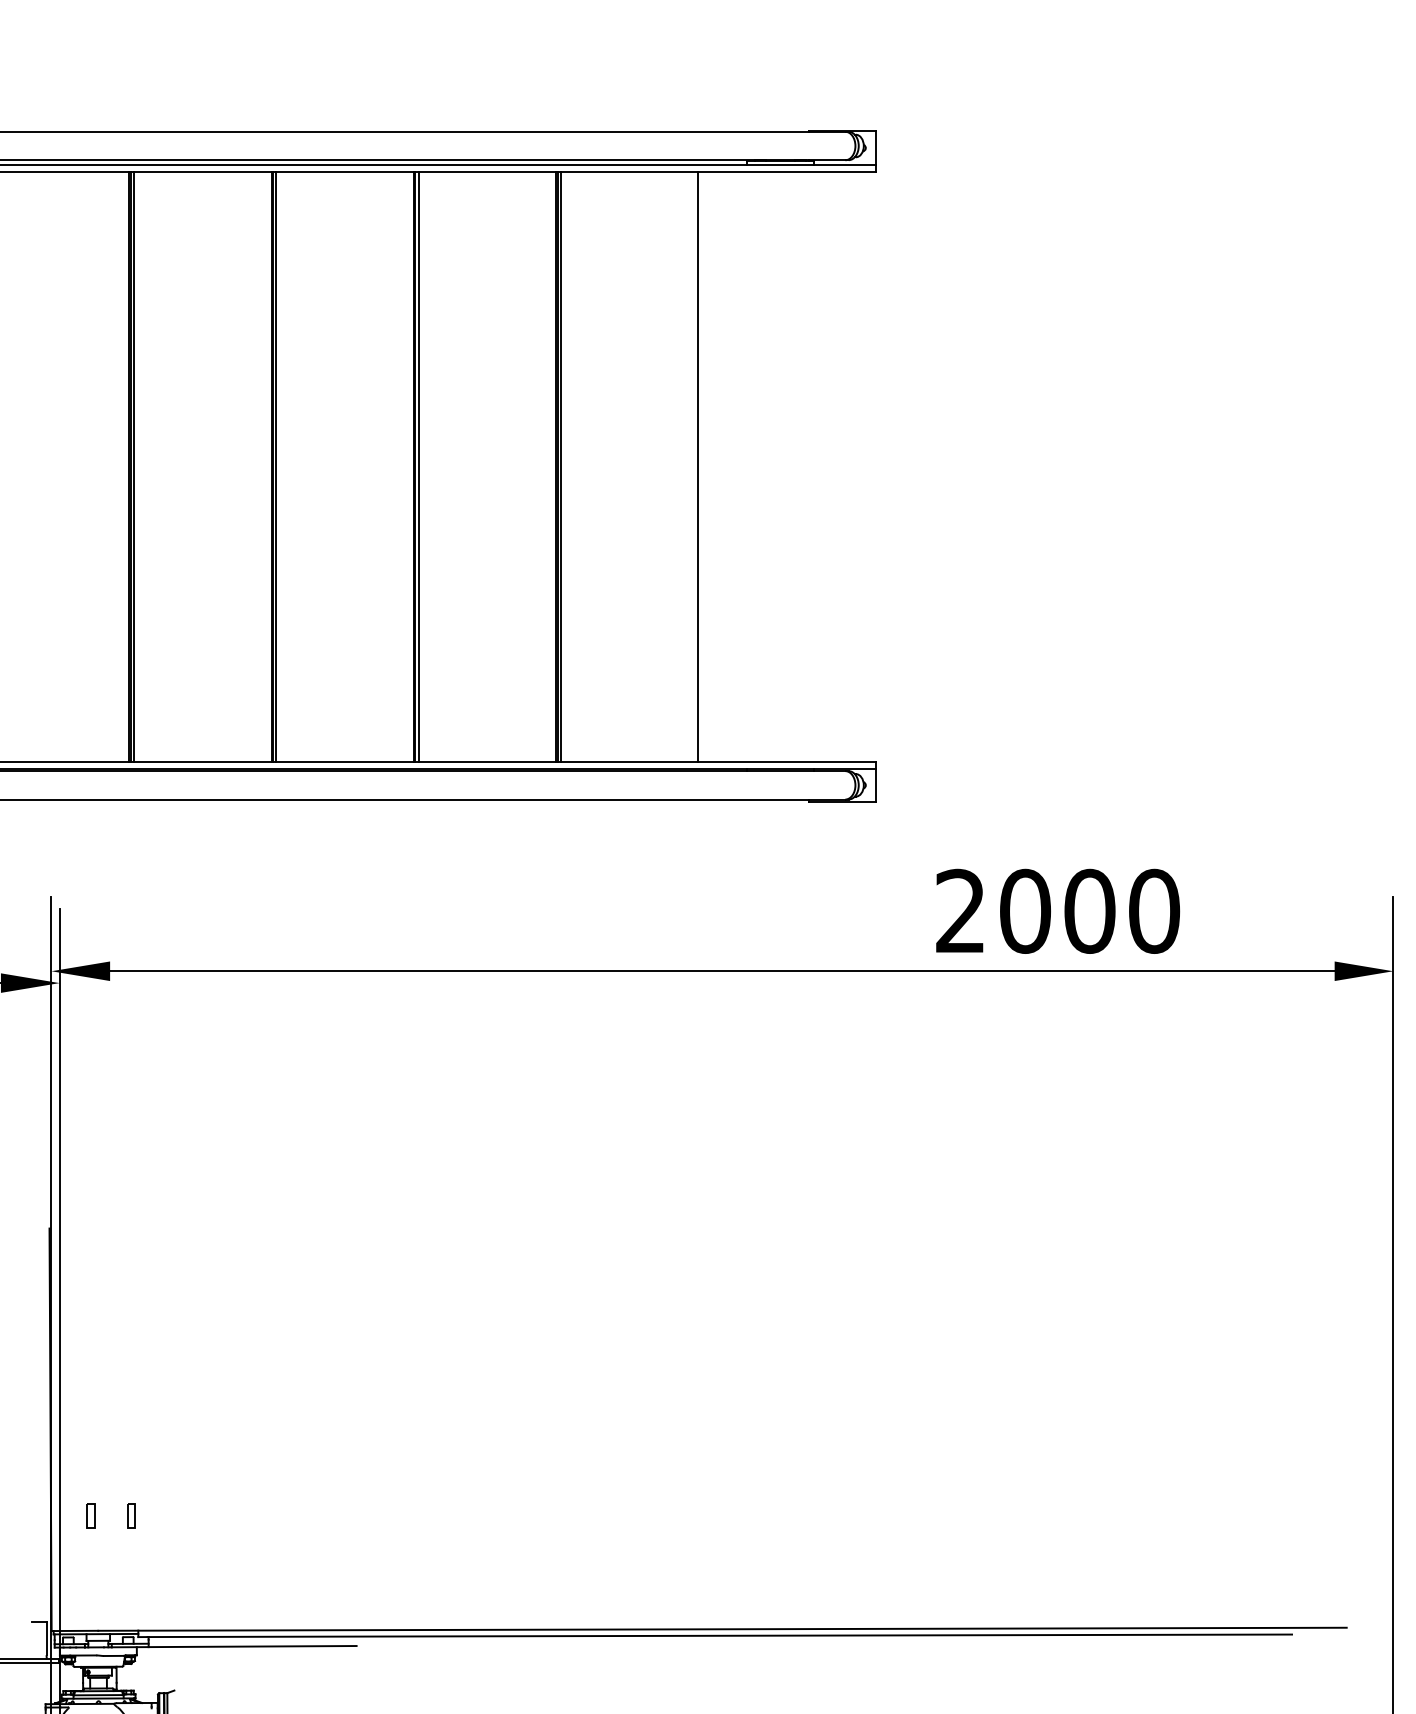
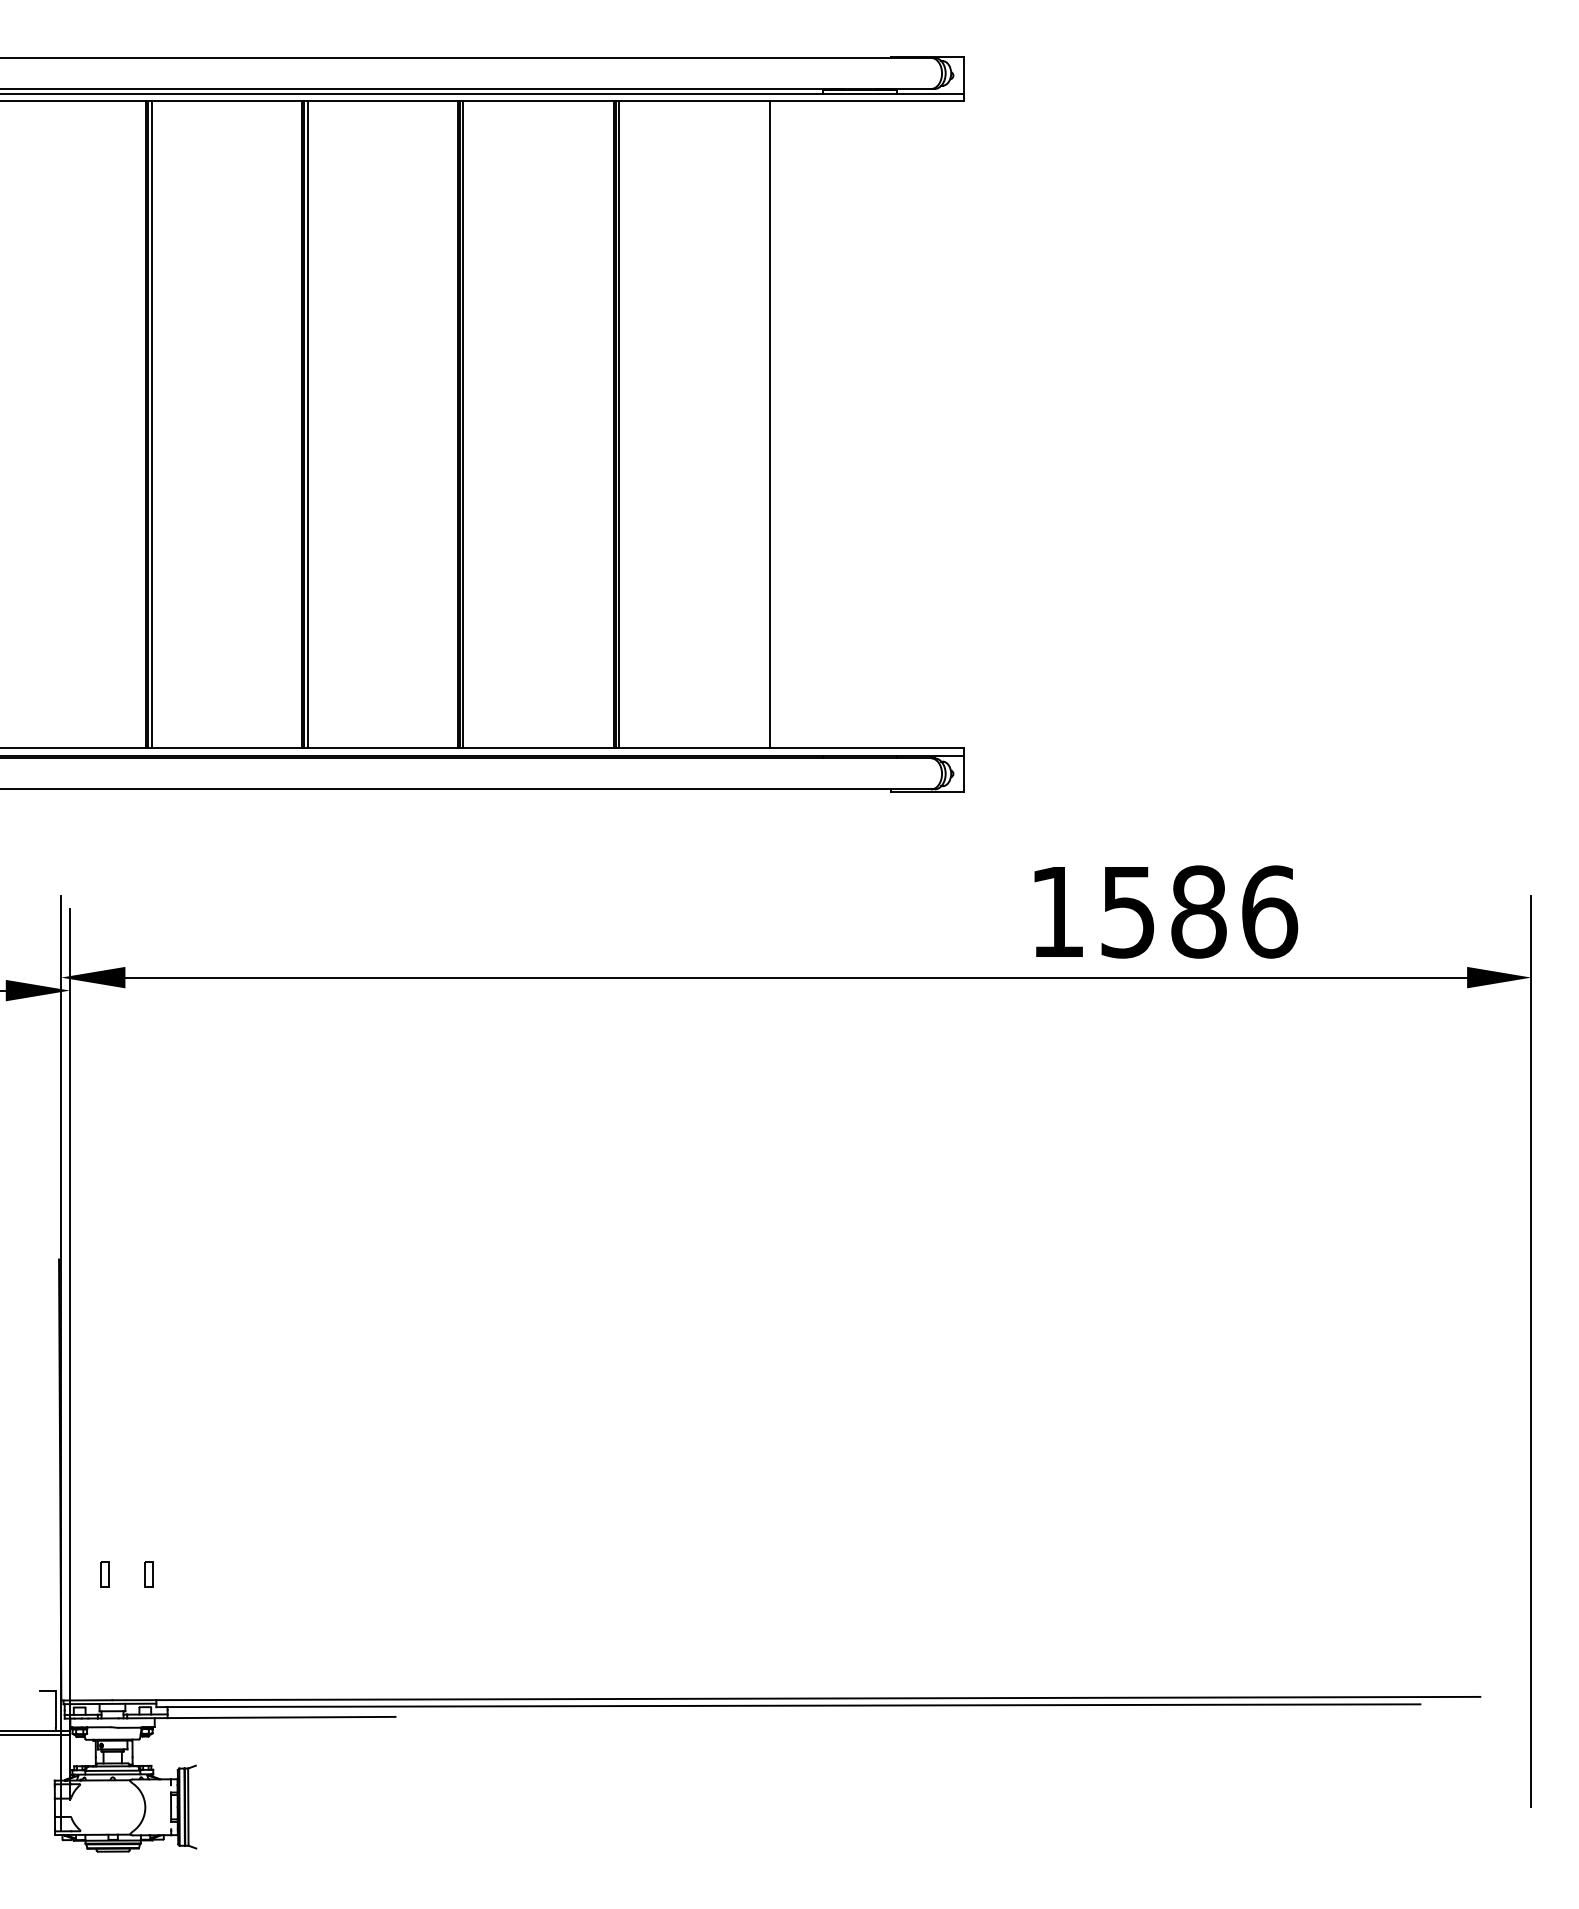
text: (1058, 910) -> (1164, 911), 2000 -> 1586

